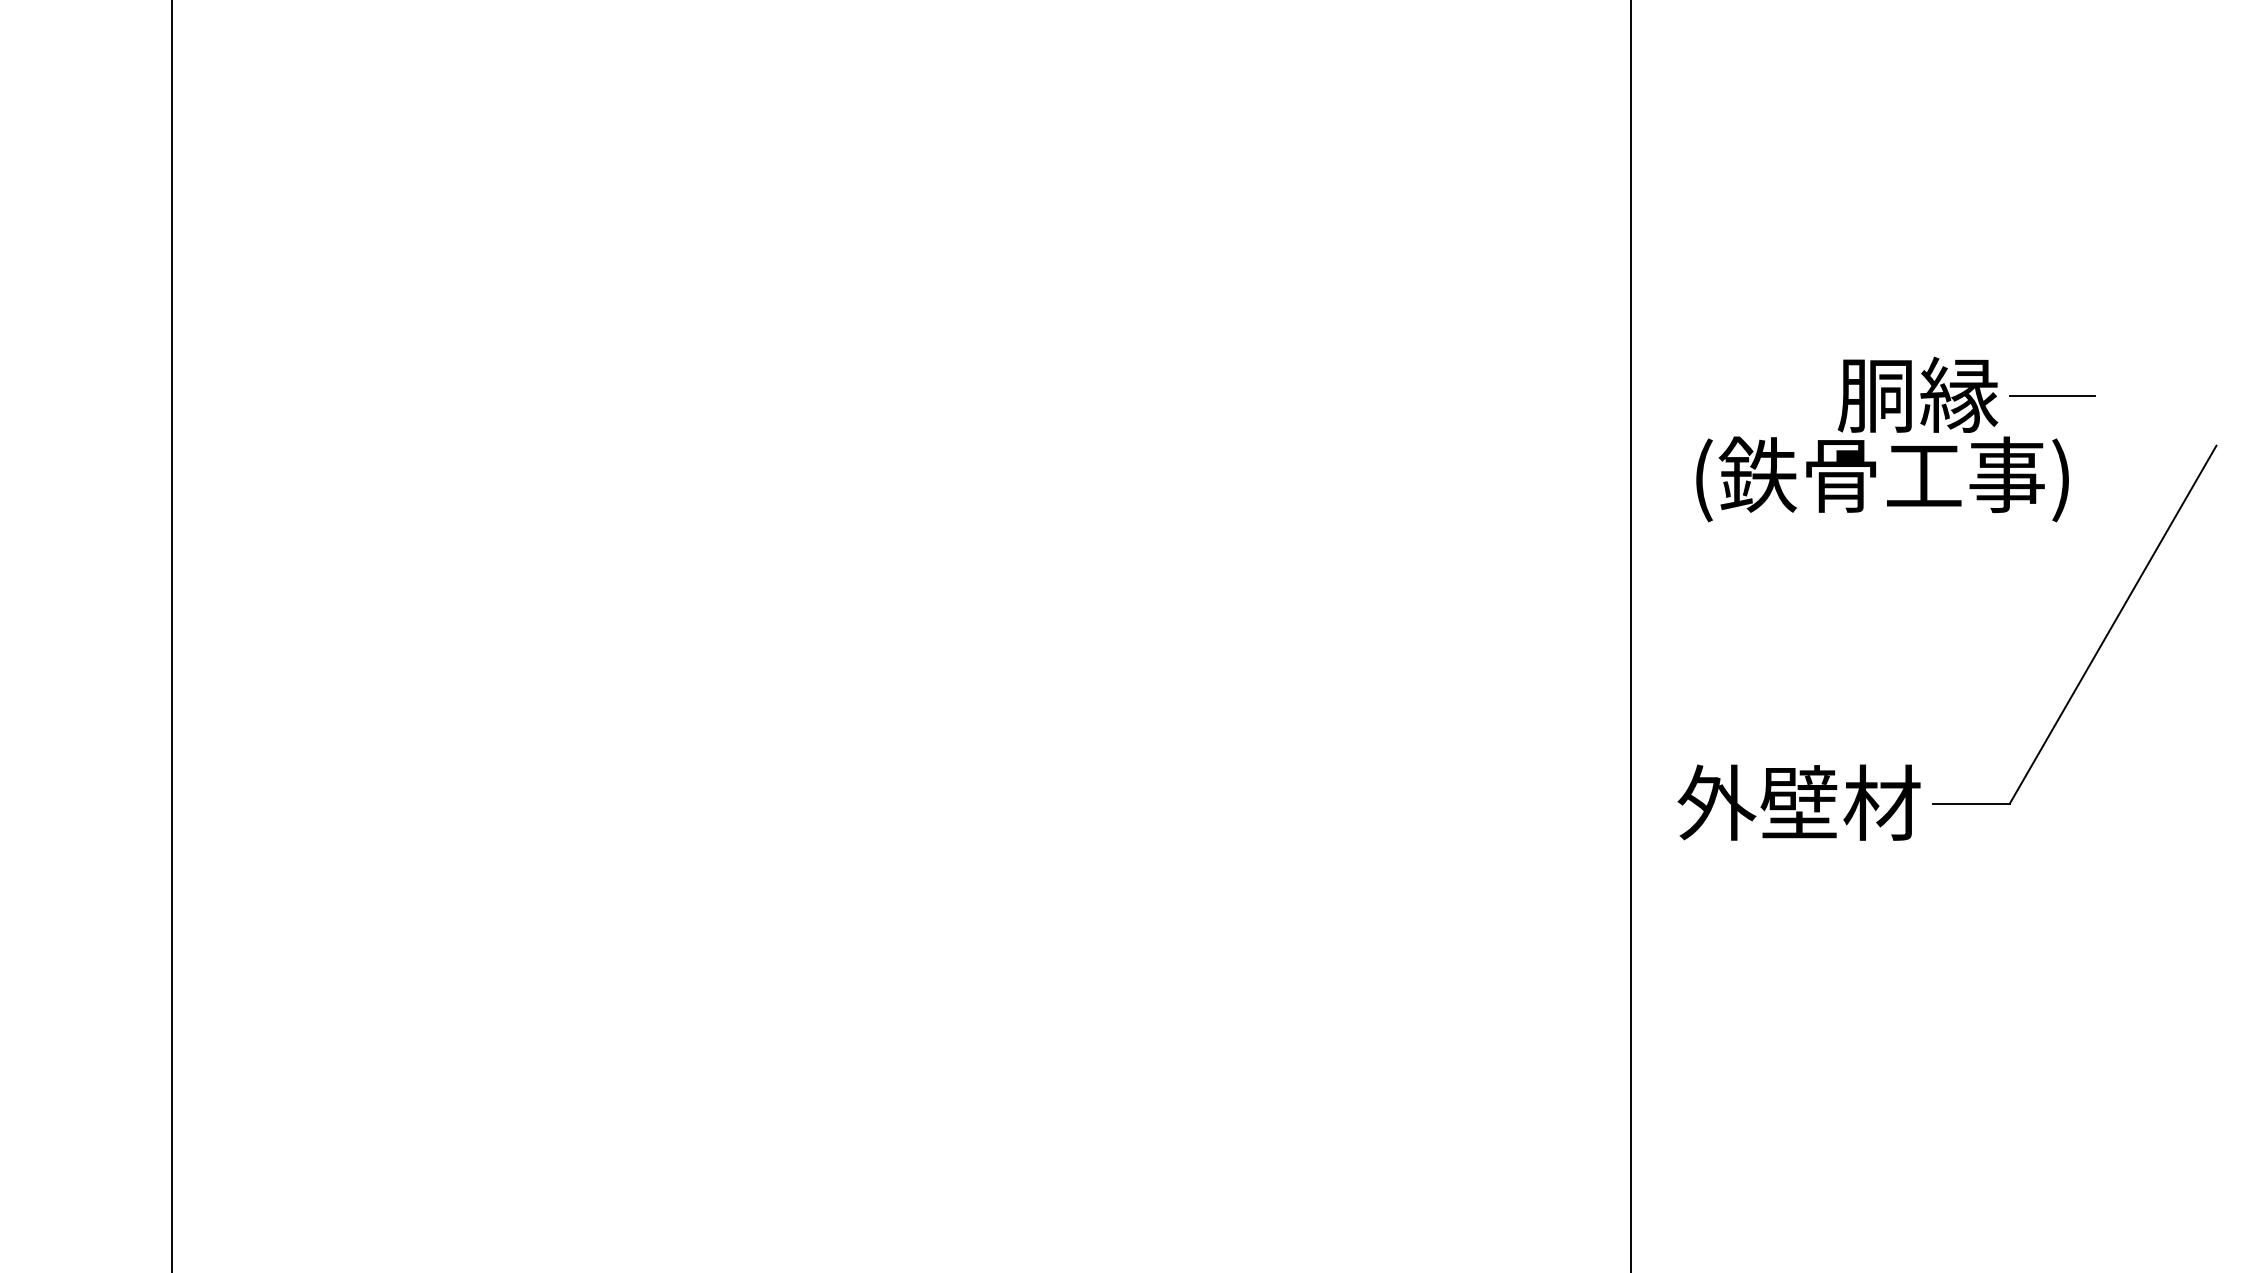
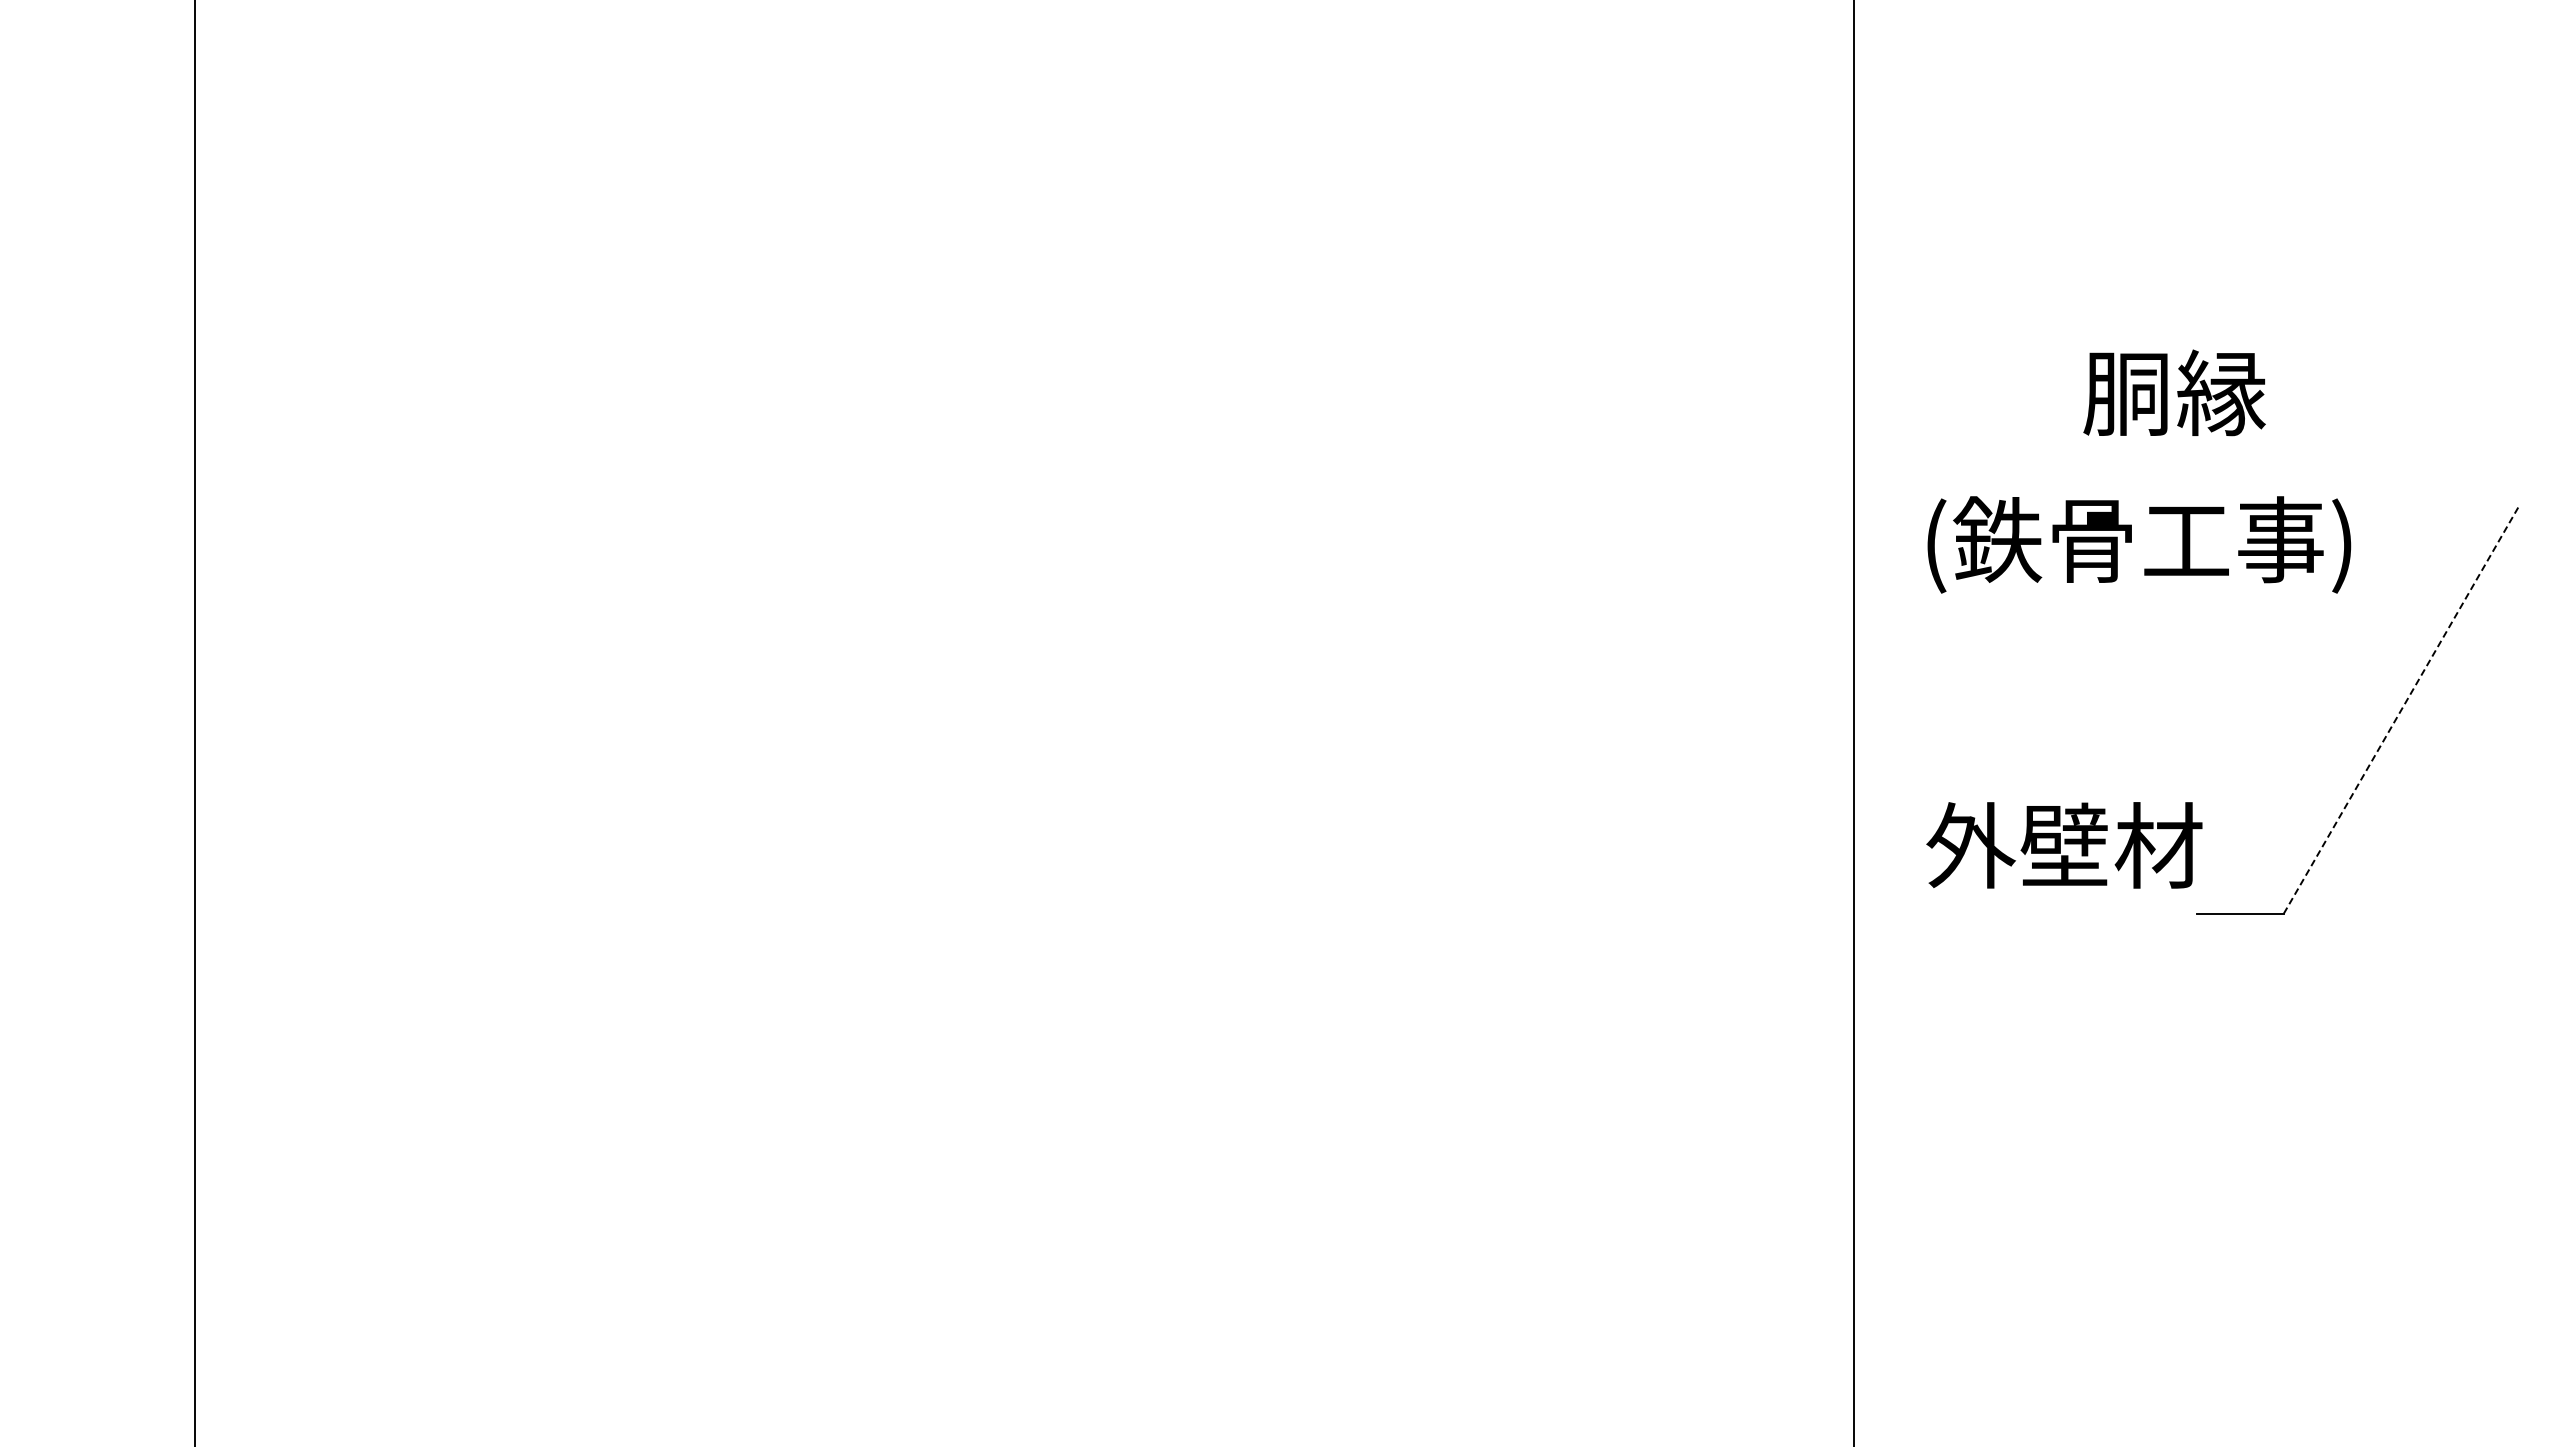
text: (1917, 394) -> (2174, 392), moved
line: (2052, 396) -> (2332, 450), removed
line: (2113, 624) -> (2401, 709), solid -> dashed
text: (1799, 802) -> (2064, 845), moved

